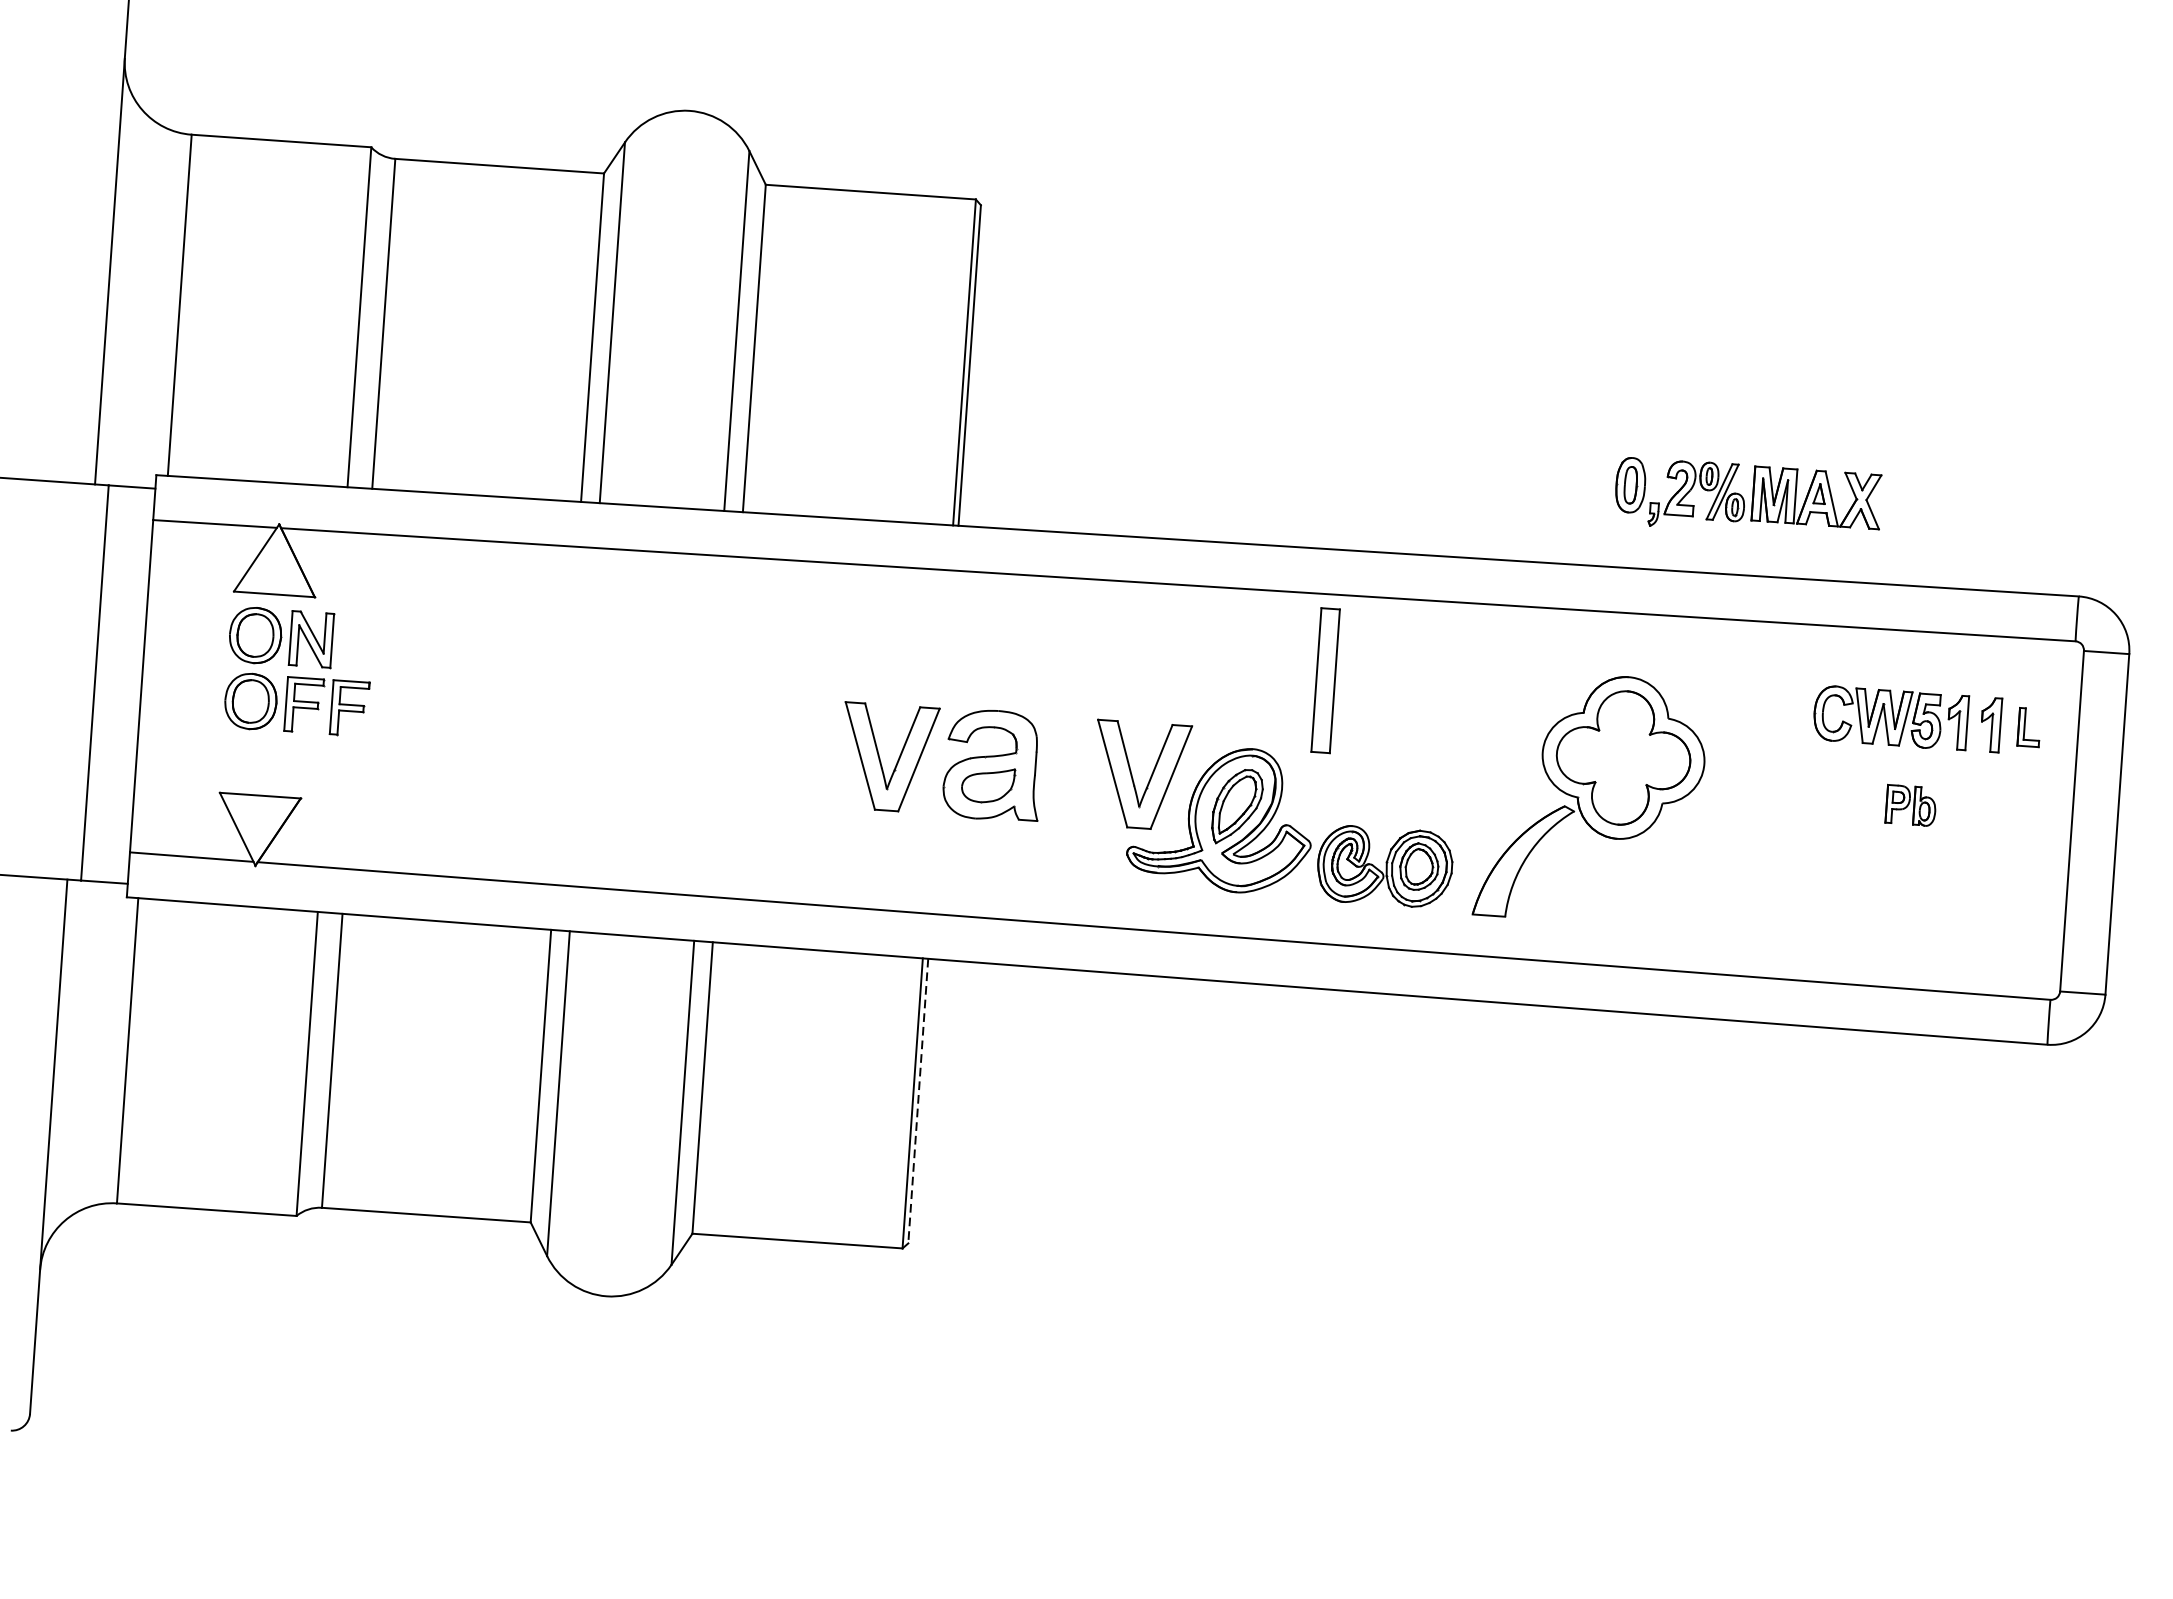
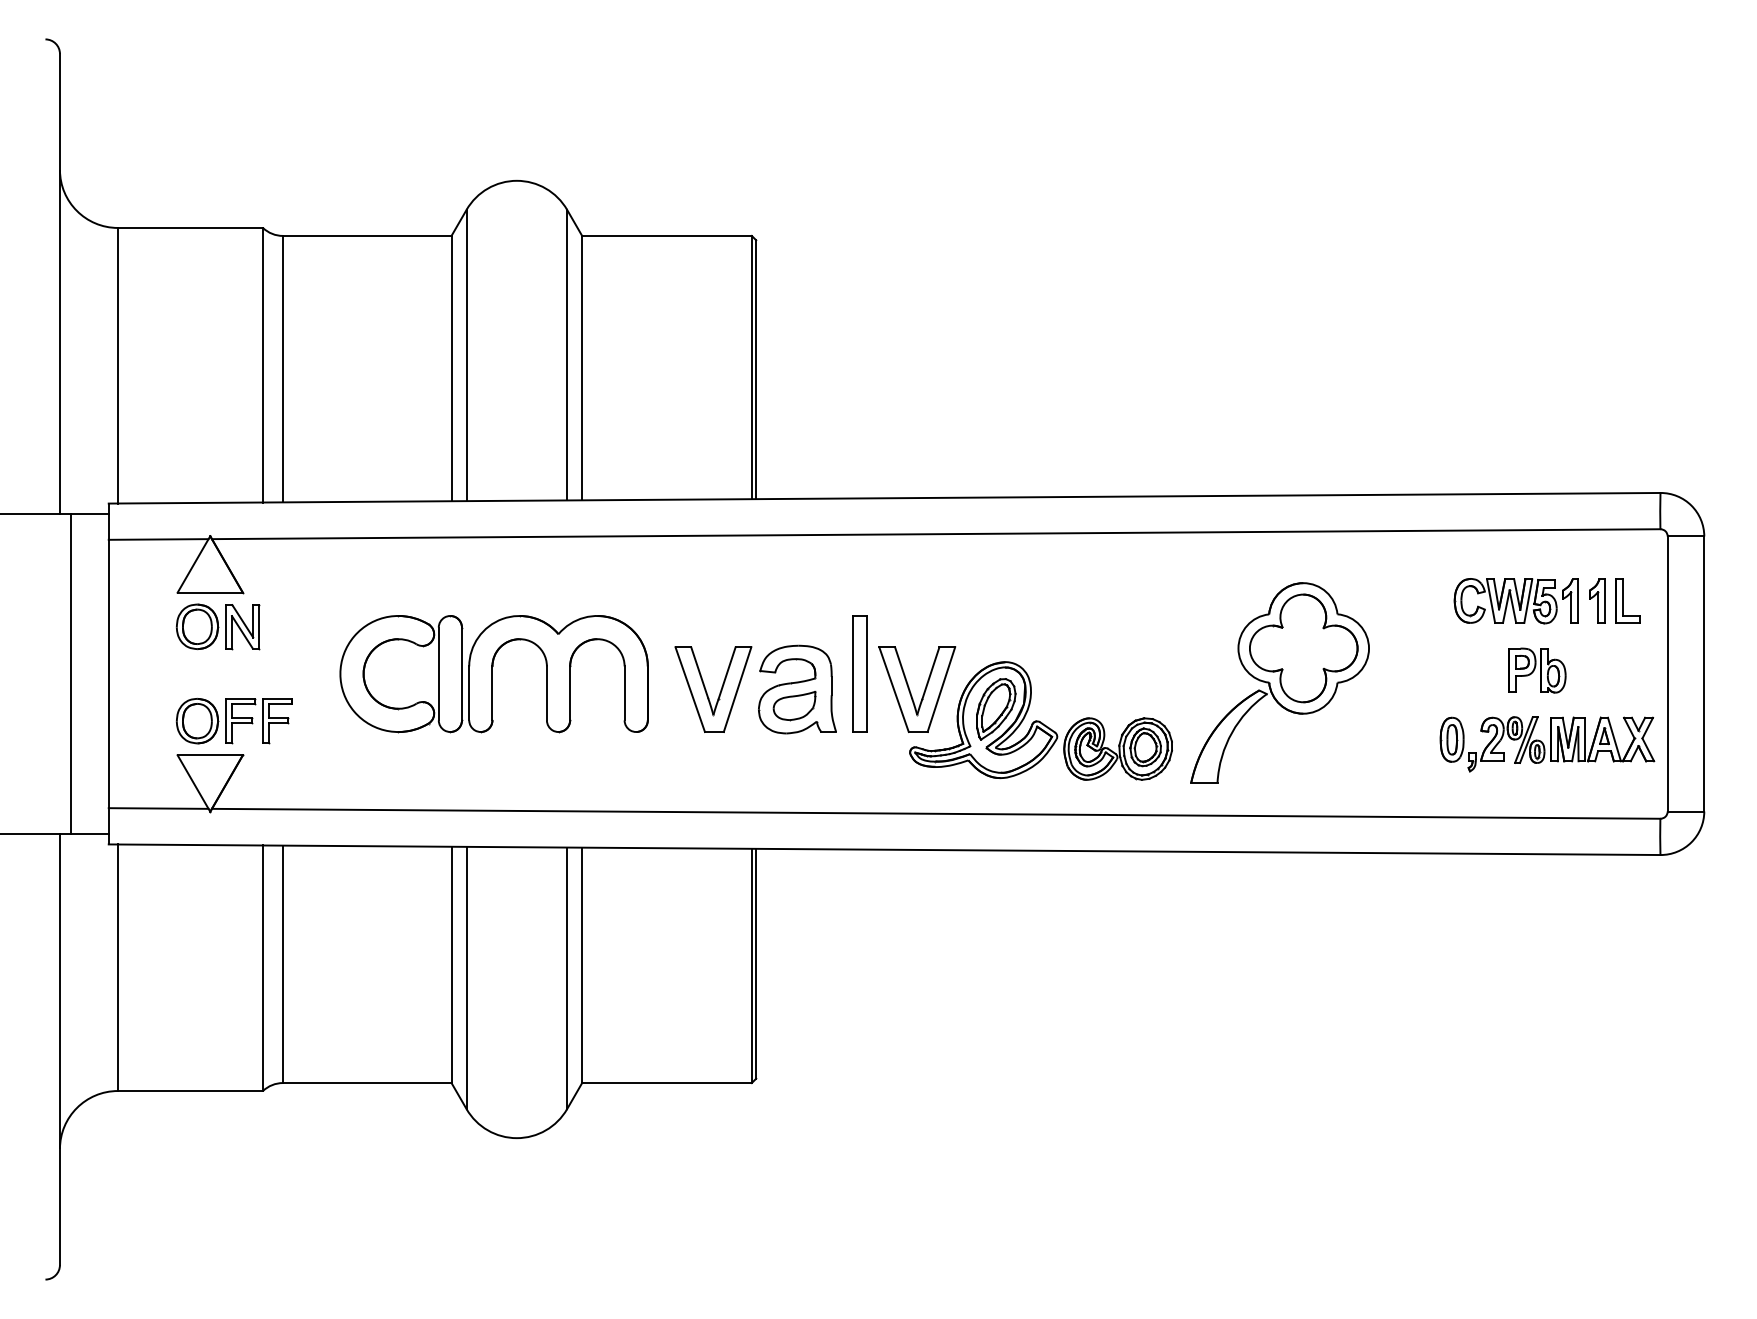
part: (1748, 499) -> (1547, 744), moved
part: (1325, 680) -> (859, 673), moved
part: (295, 703) -> (233, 720), moved
part: (618, 720) -> (493, 674), added
part: (2028, 726) -> (1627, 600), size x1.43
part: (1911, 805) -> (1537, 670), size x1.43
line: (918, 1100) -> (756, 963), dashed -> solid

